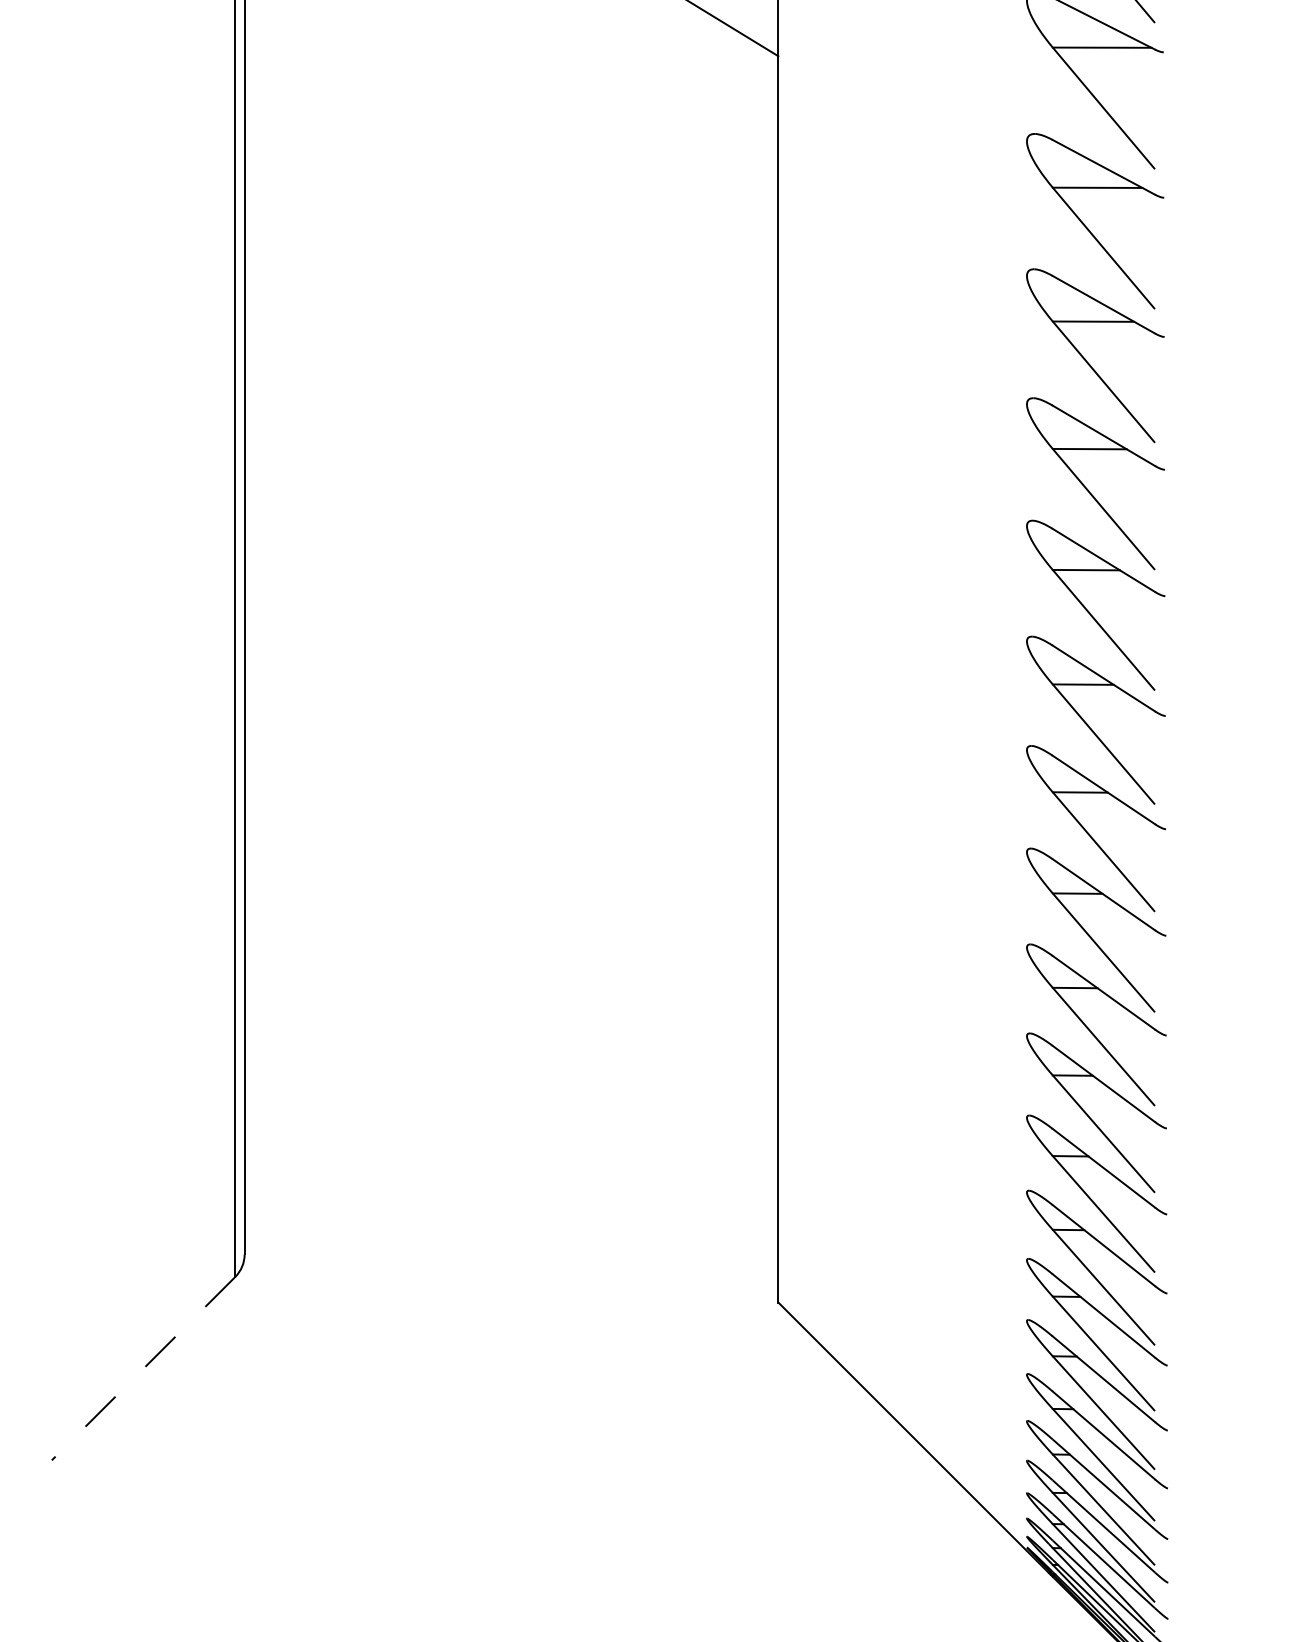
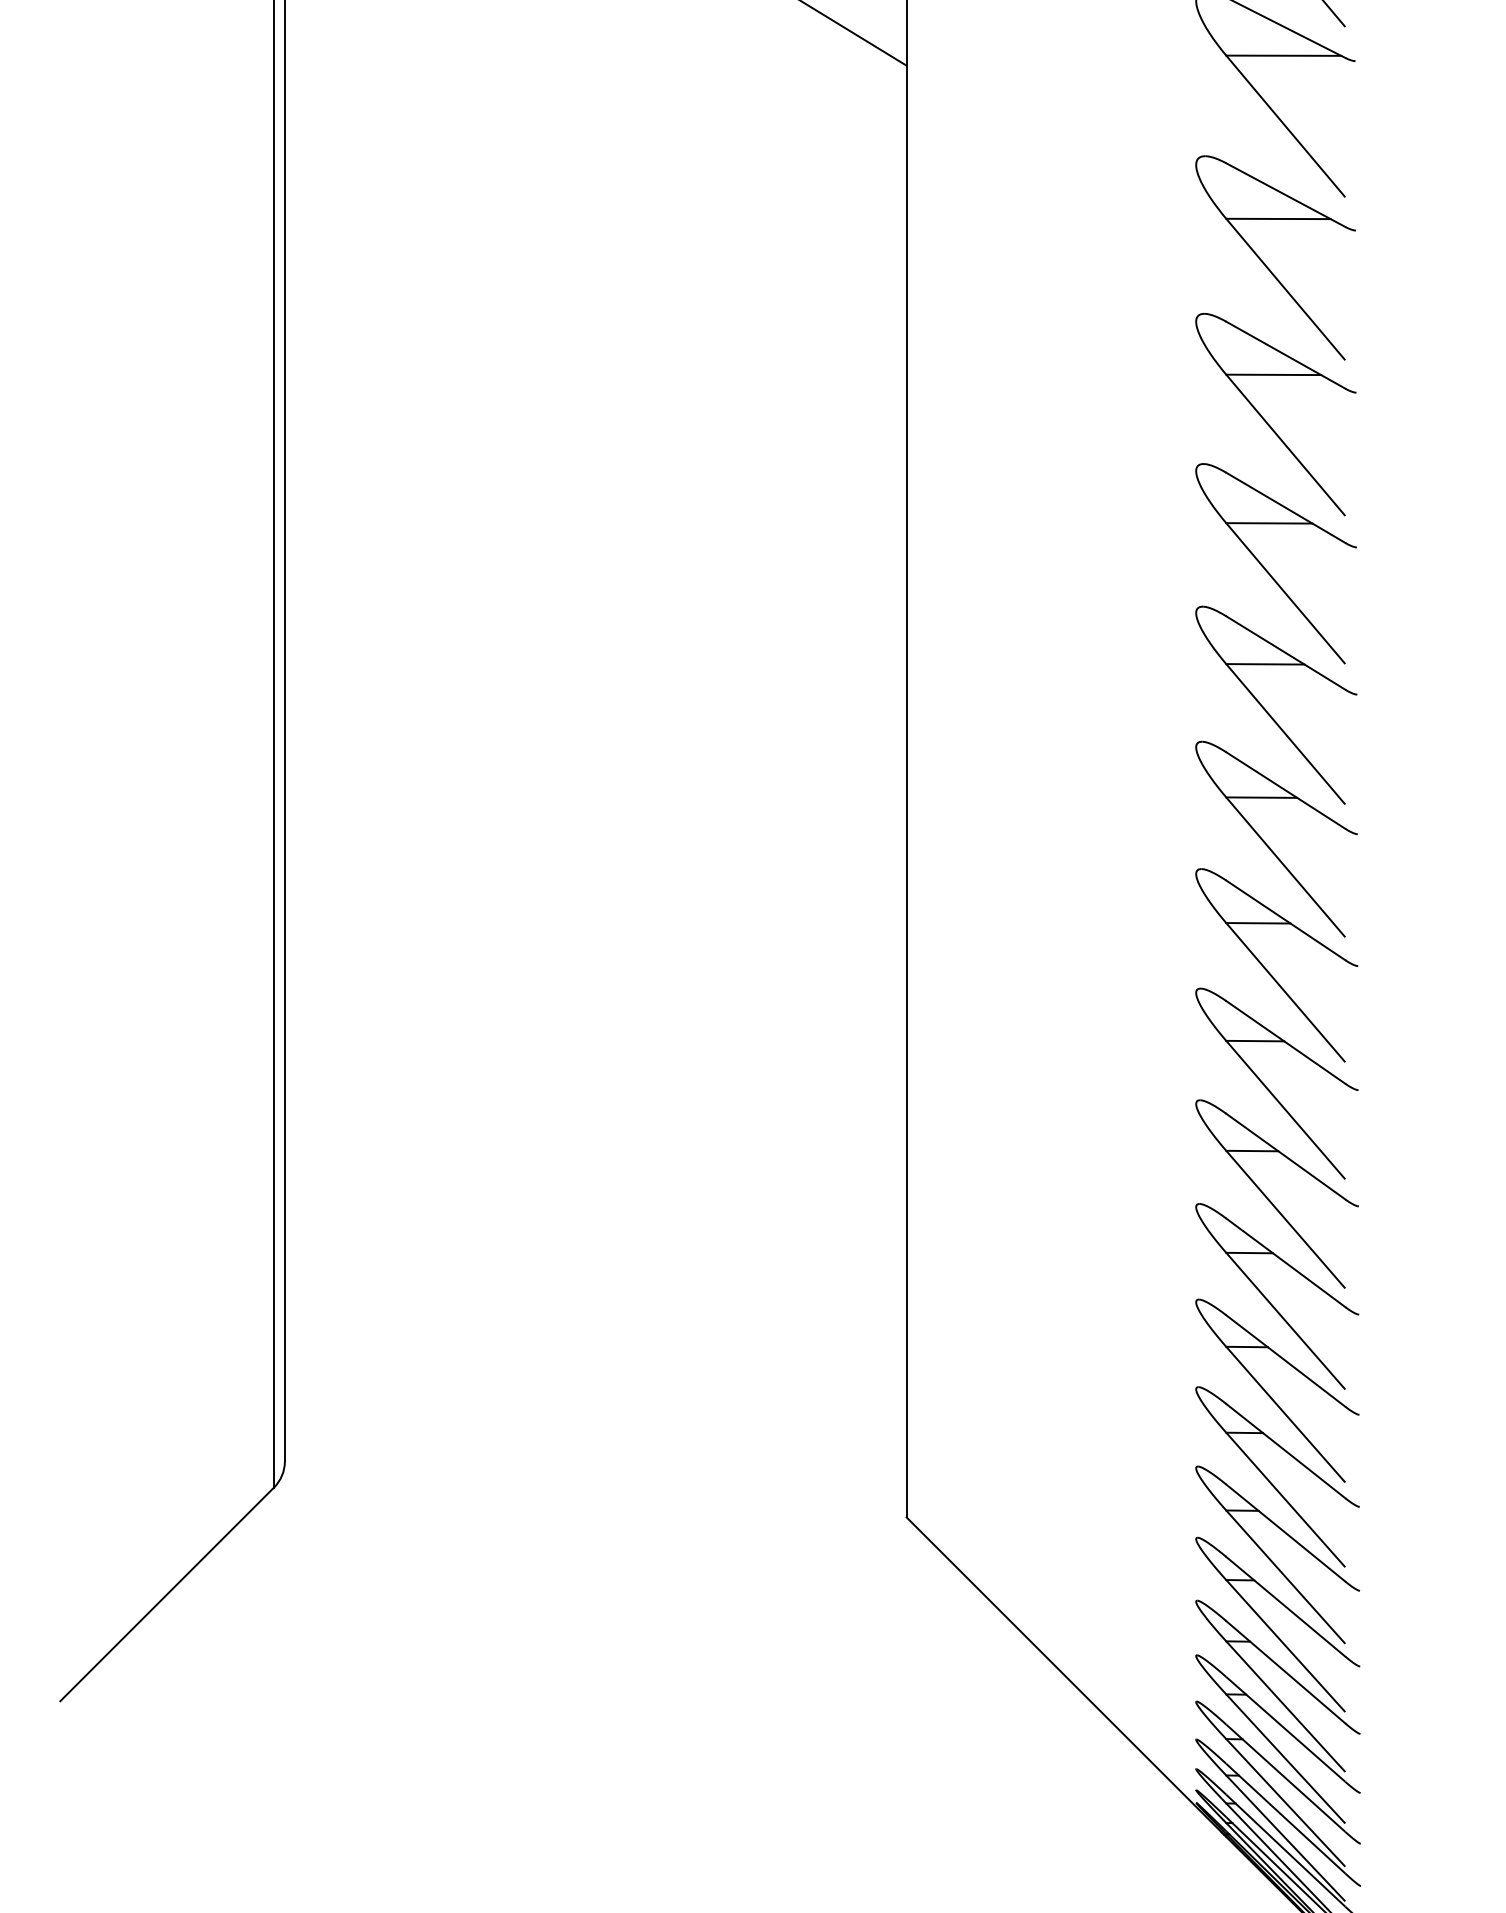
line: (142, 1368) -> (166, 1594), dashed -> solid

